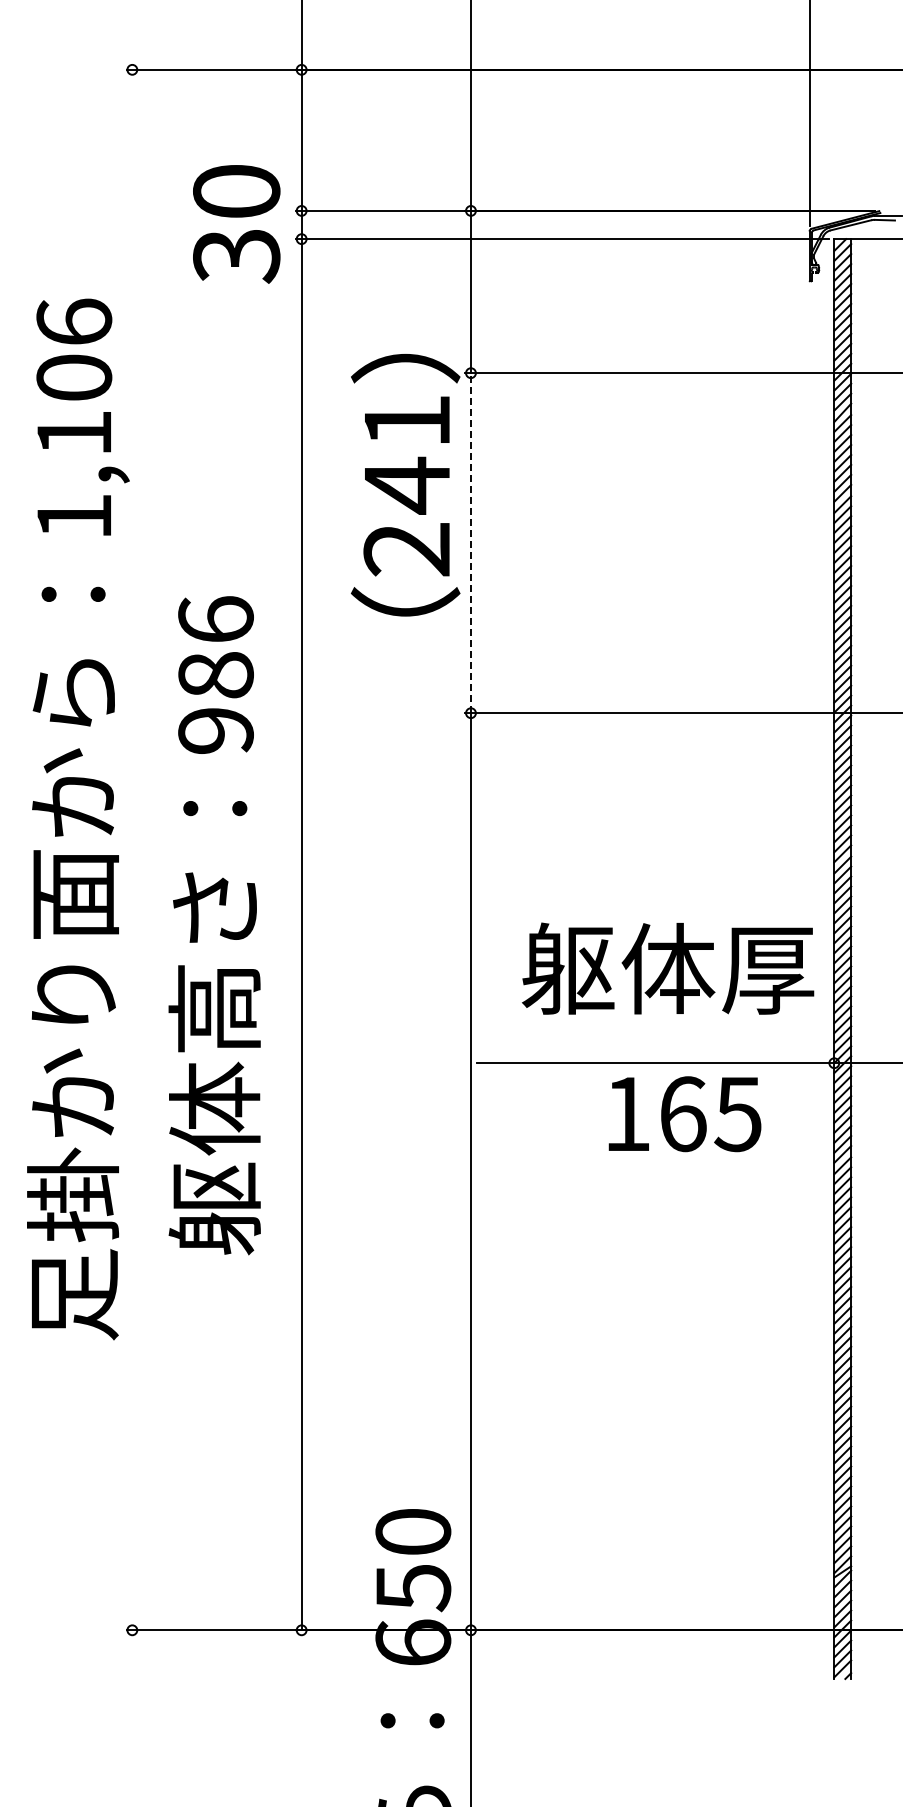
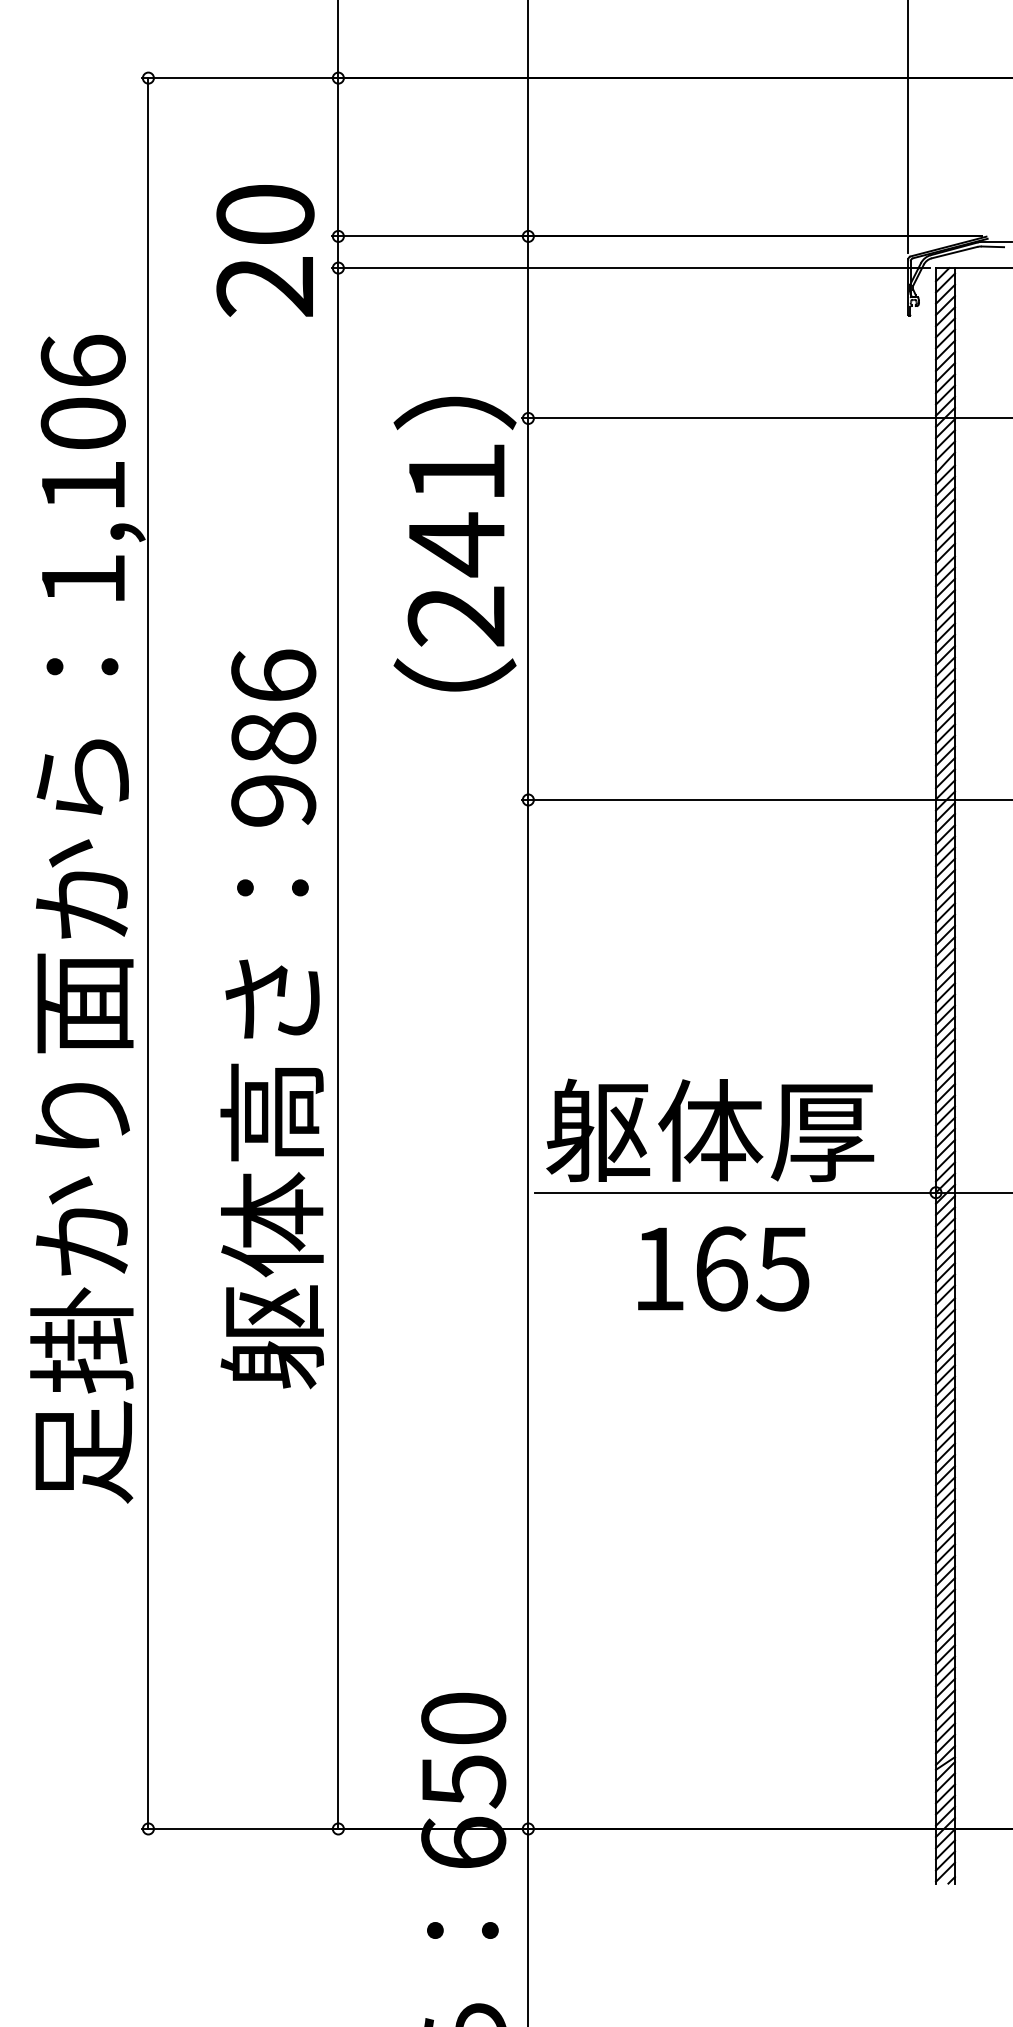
text: (236, 256) -> (265, 287), 30 -> 20
line: (470, 542) -> (527, 608), dashed -> solid
line: (132, 849) -> (148, 952), added
text: (214, 925) -> (272, 1019), moved
text: (668, 968) -> (710, 1130), moved
text: (684, 1114) -> (723, 1269), moved

